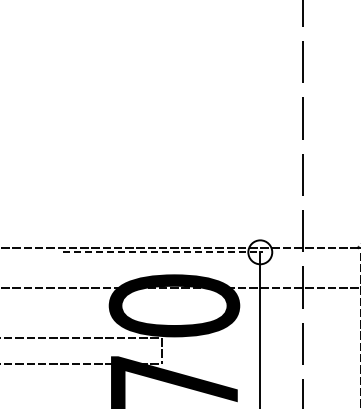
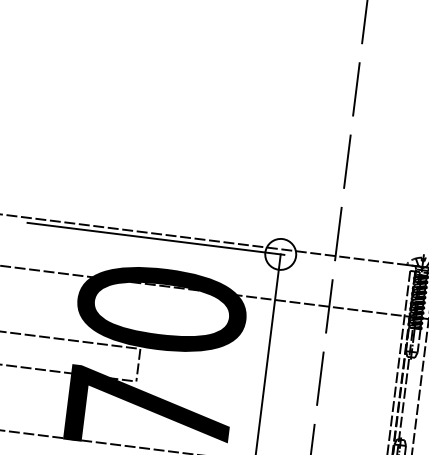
line: (163, 252) -> (156, 239), dashed -> solid

